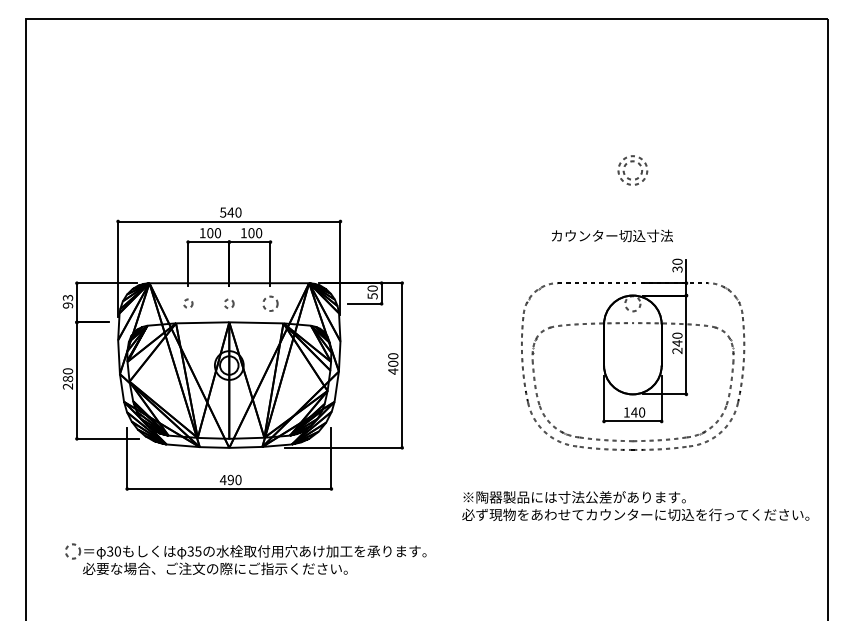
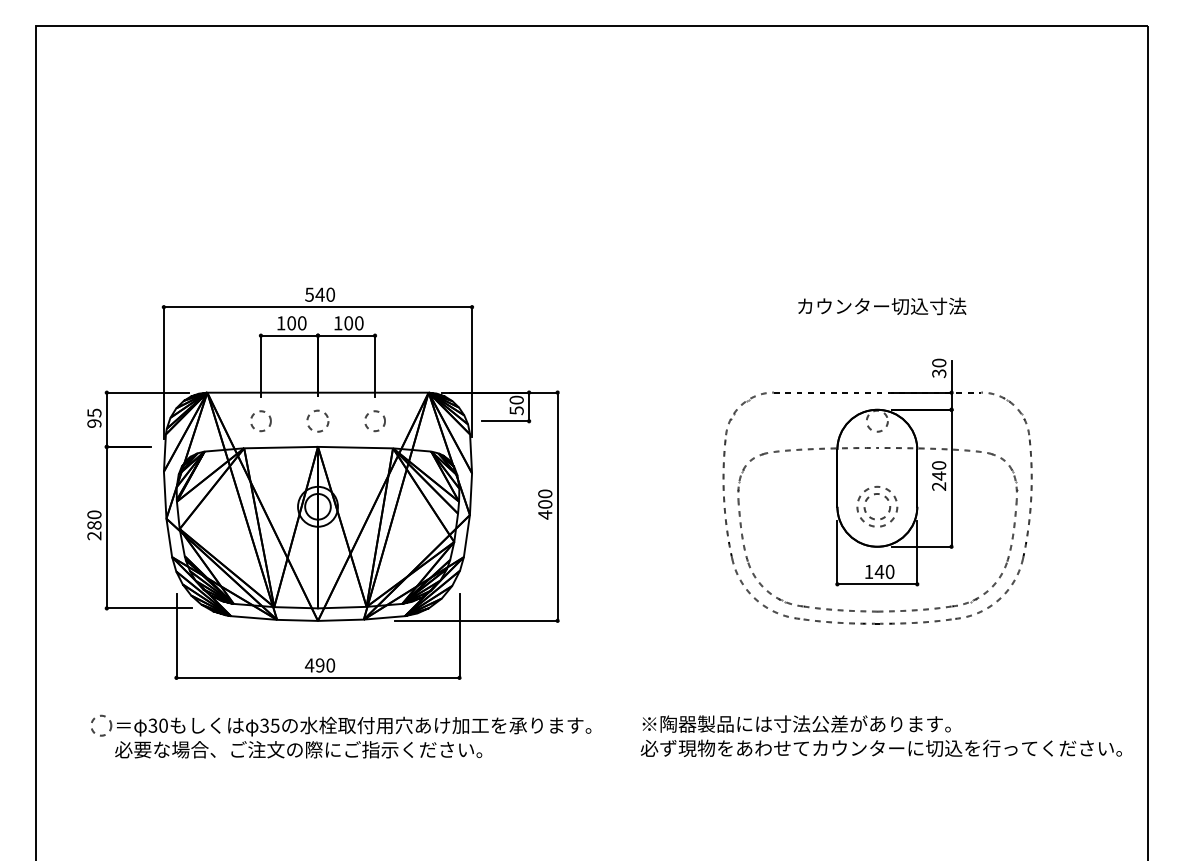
part: (625, 173) -> (867, 510), moved
text: (612, 235) -> (882, 305), moved
text: (67, 297) -> (93, 412), 93 -> 95
circle: (188, 303) -> (261, 420), size x1.67
circle: (228, 303) -> (316, 420), size x1.67
text: (635, 506) -> (880, 736), moved
part: (245, 559) -> (340, 736), moved

